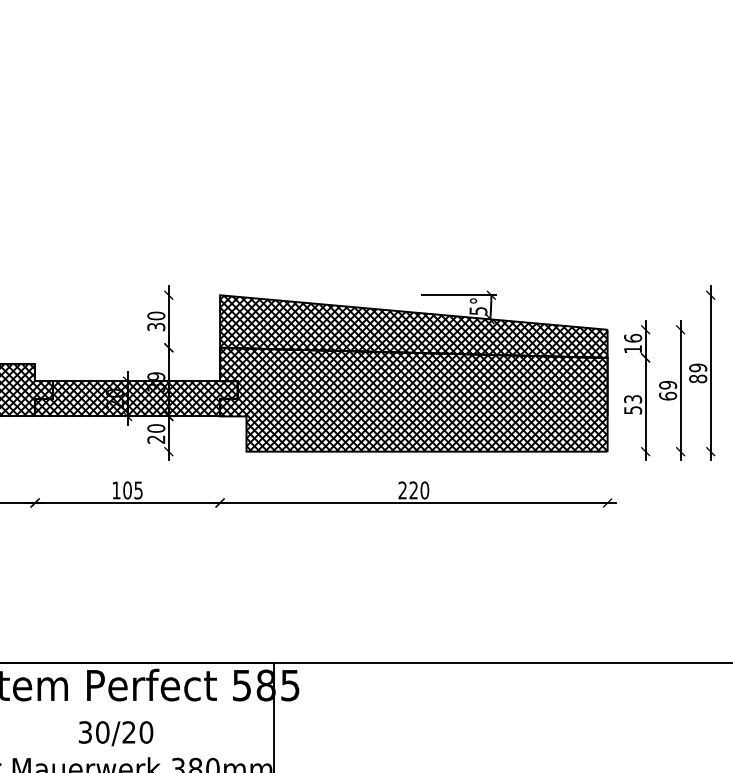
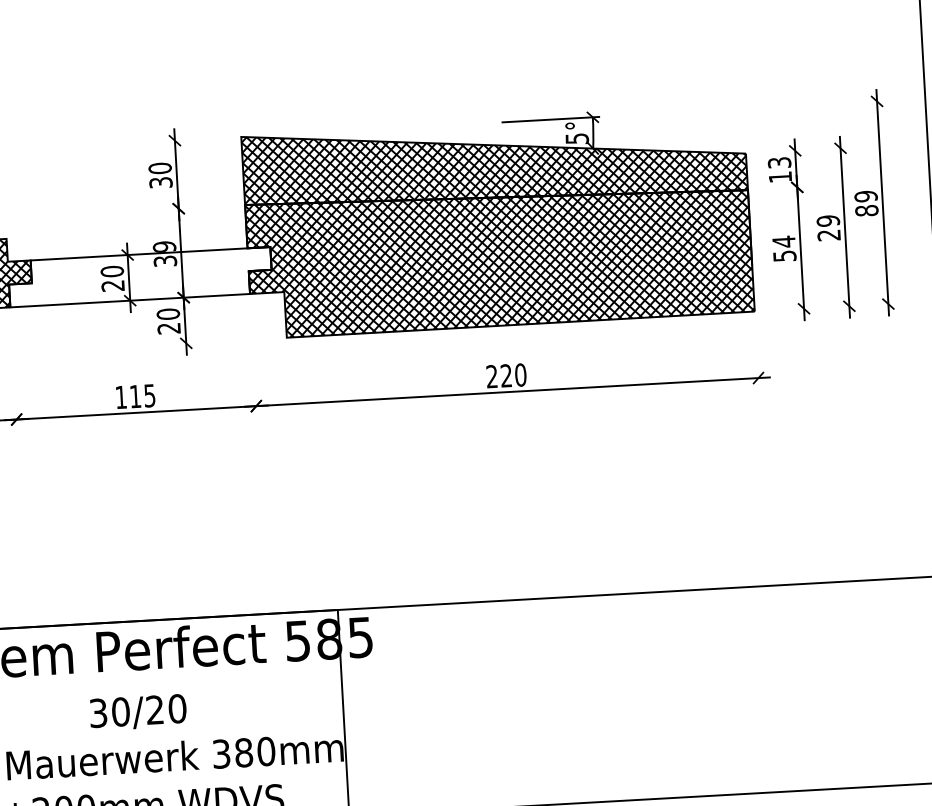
text: (633, 337) -> (780, 161), 16 -> 13
text: (668, 395) -> (829, 234), 69 -> 29
hatch: (136, 398) -> (140, 276), removed
text: (633, 398) -> (784, 240), 53 -> 54
text: (127, 490) -> (135, 396), 105 -> 115

